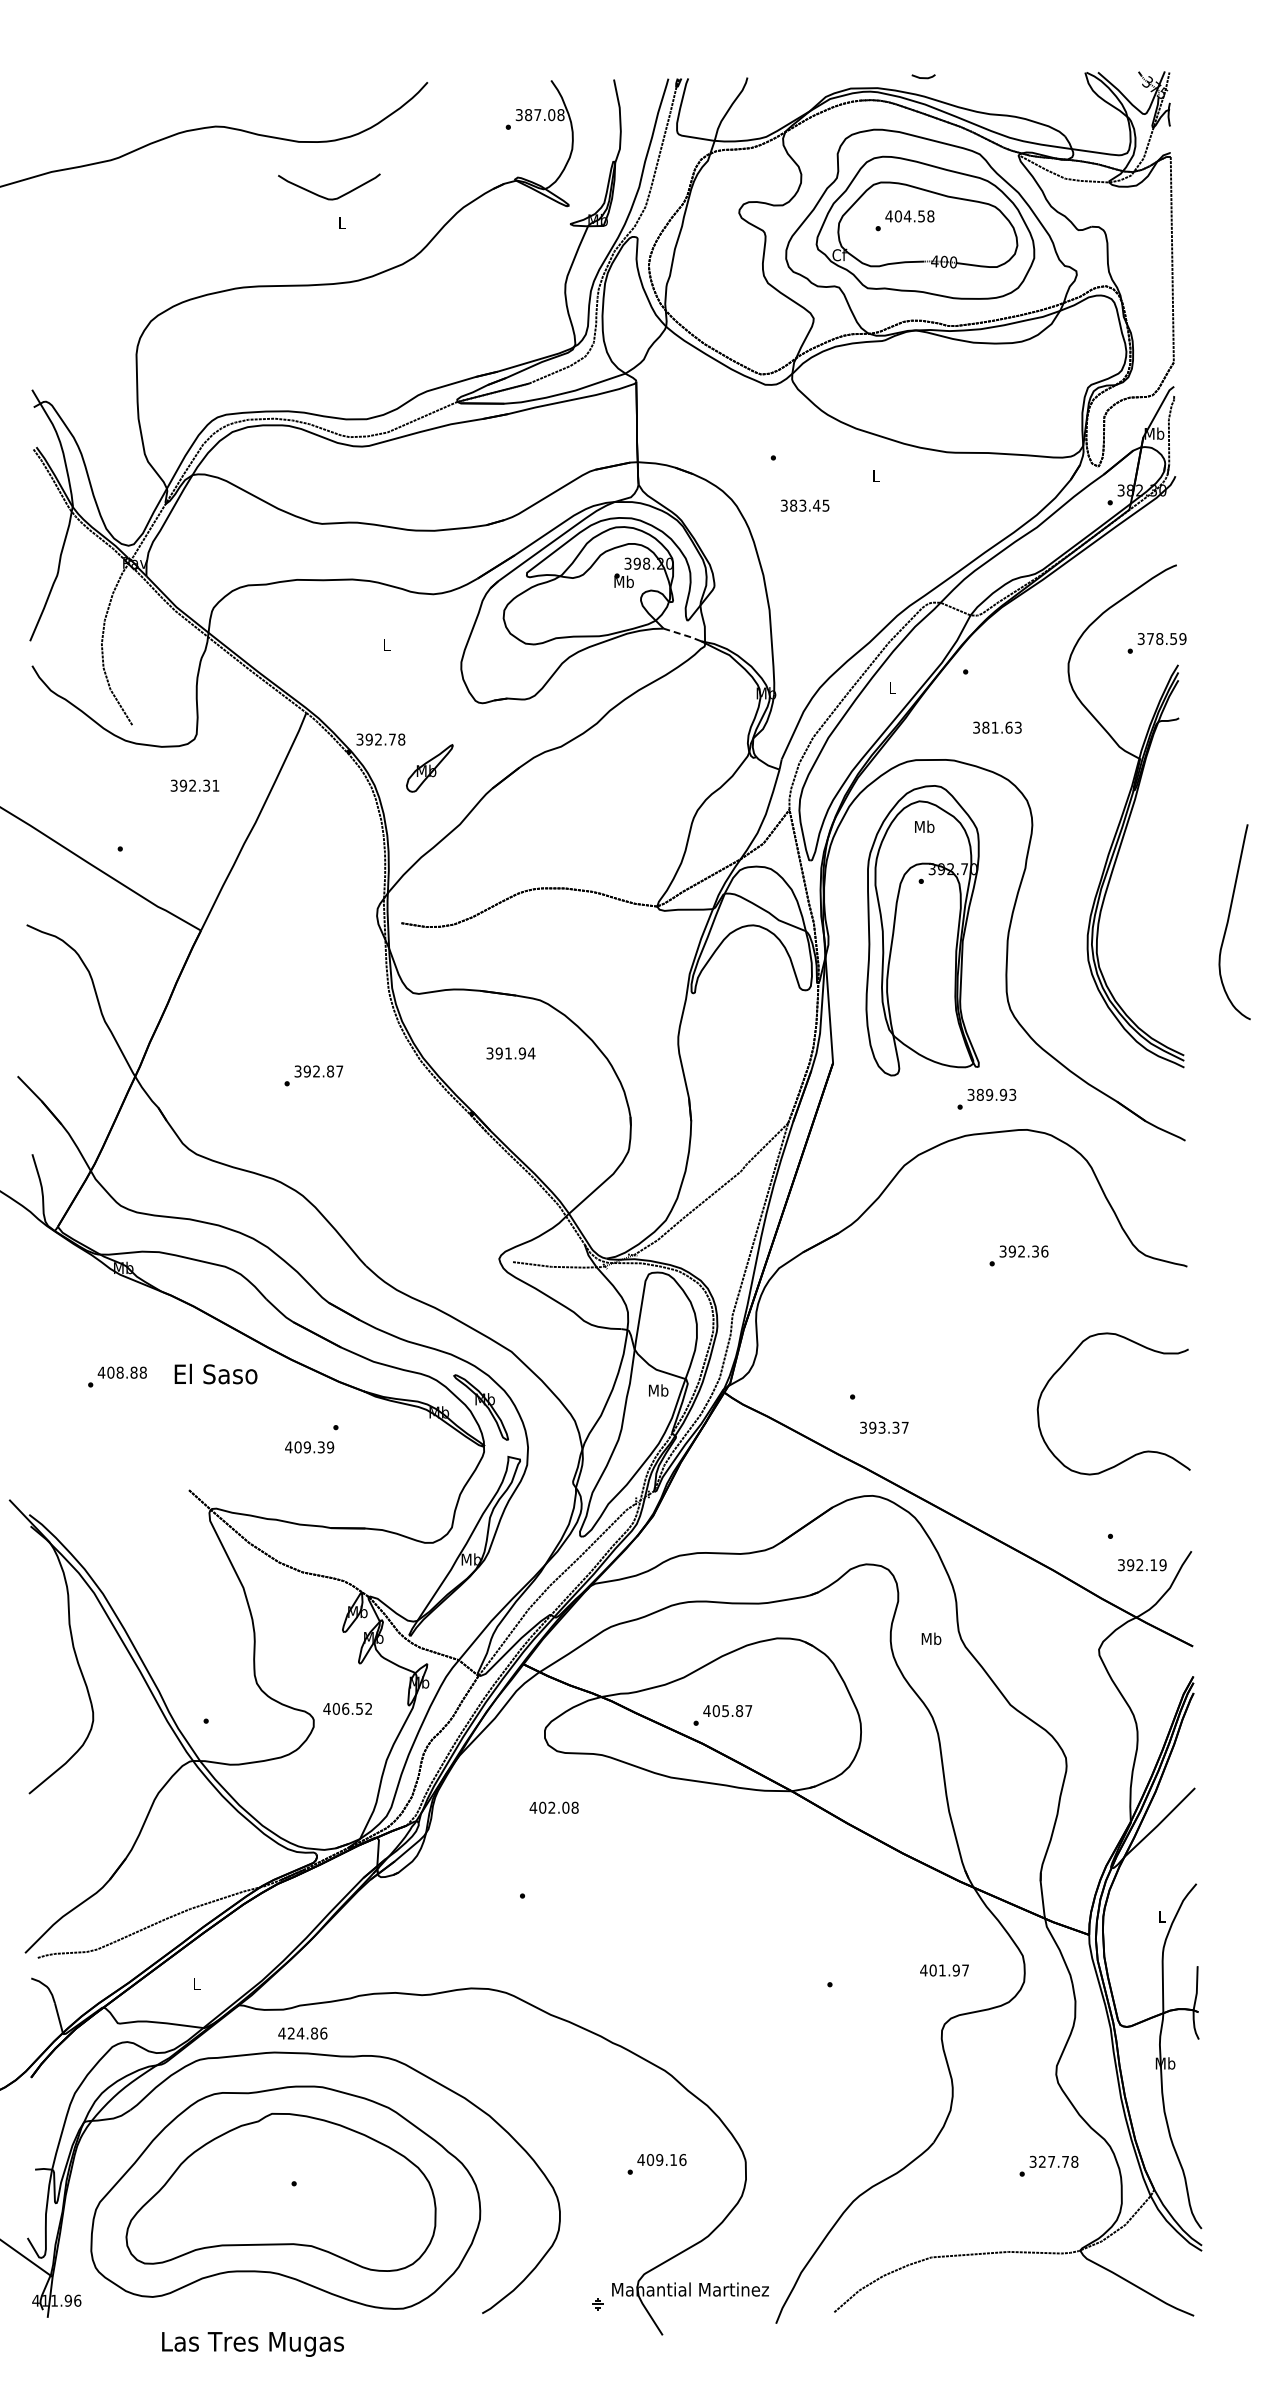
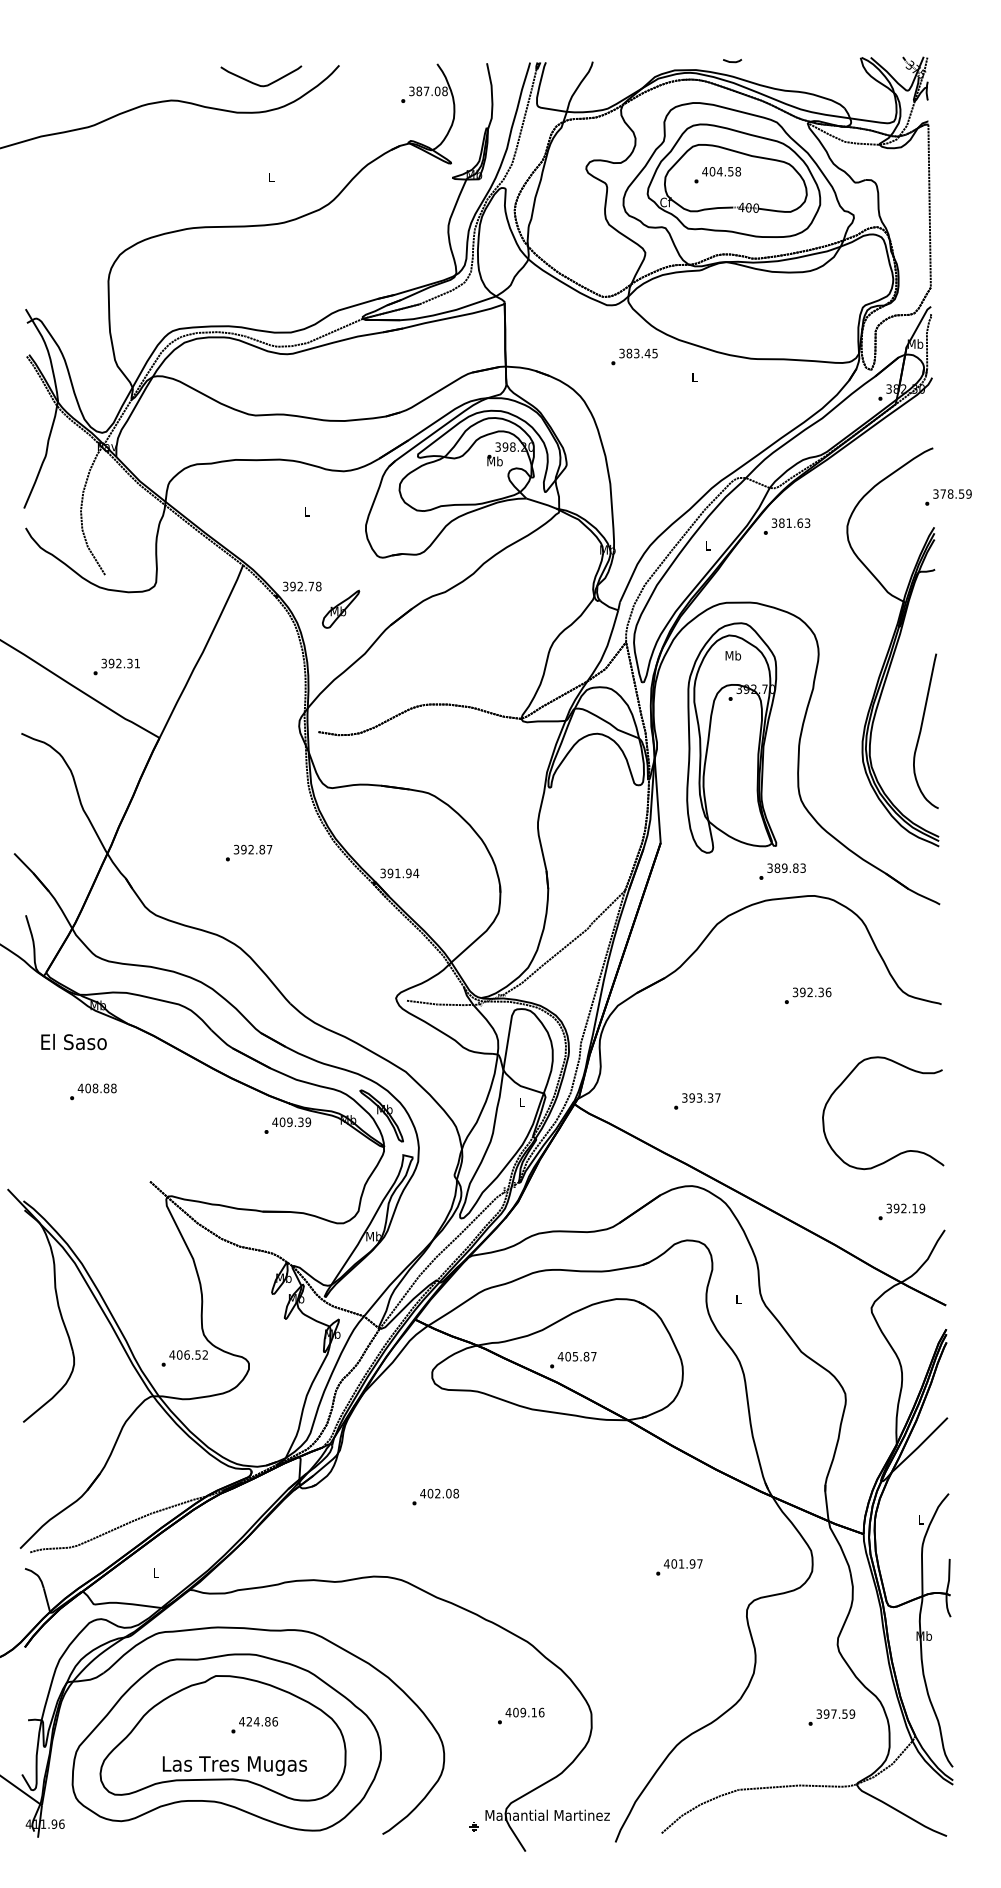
curve: (324, 196) -> (257, 83), moved
text: (804, 505) -> (638, 353), moved
line: (682, 634) -> (541, 503), dashed -> solid
text: (1156, 643) -> (948, 497), moved
text: (997, 727) -> (791, 523), moved
text: (194, 785) -> (120, 663), moved
curve: (1229, 919) -> (921, 729), moved
text: (510, 1053) -> (399, 873), moved
text: (1003, 1094) -> (795, 867), 389.93 -> 389.83
text: (215, 1373) -> (73, 1041), moved
text: (658, 1390) -> (522, 1102), Mb -> L
text: (884, 1427) -> (701, 1097), moved
text: (309, 1447) -> (291, 1122), moved
text: (1142, 1565) -> (906, 1208), moved
text: (931, 1638) -> (738, 1299), Mb -> L
text: (347, 1708) -> (188, 1354), moved
text: (553, 1807) -> (439, 1493), moved
text: (944, 1970) -> (683, 1563), moved
text: (302, 2033) -> (258, 1721), moved
text: (1058, 2161) -> (839, 1713), 327.78 -> 397.59
text: (252, 2344) -> (234, 1766), moved

